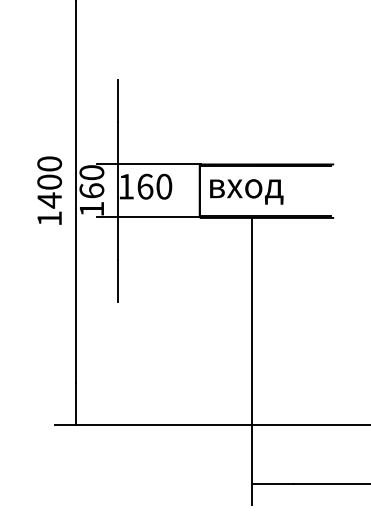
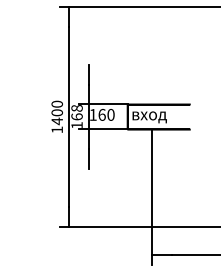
text: (90, 170) -> (76, 107), 160 -> 168

